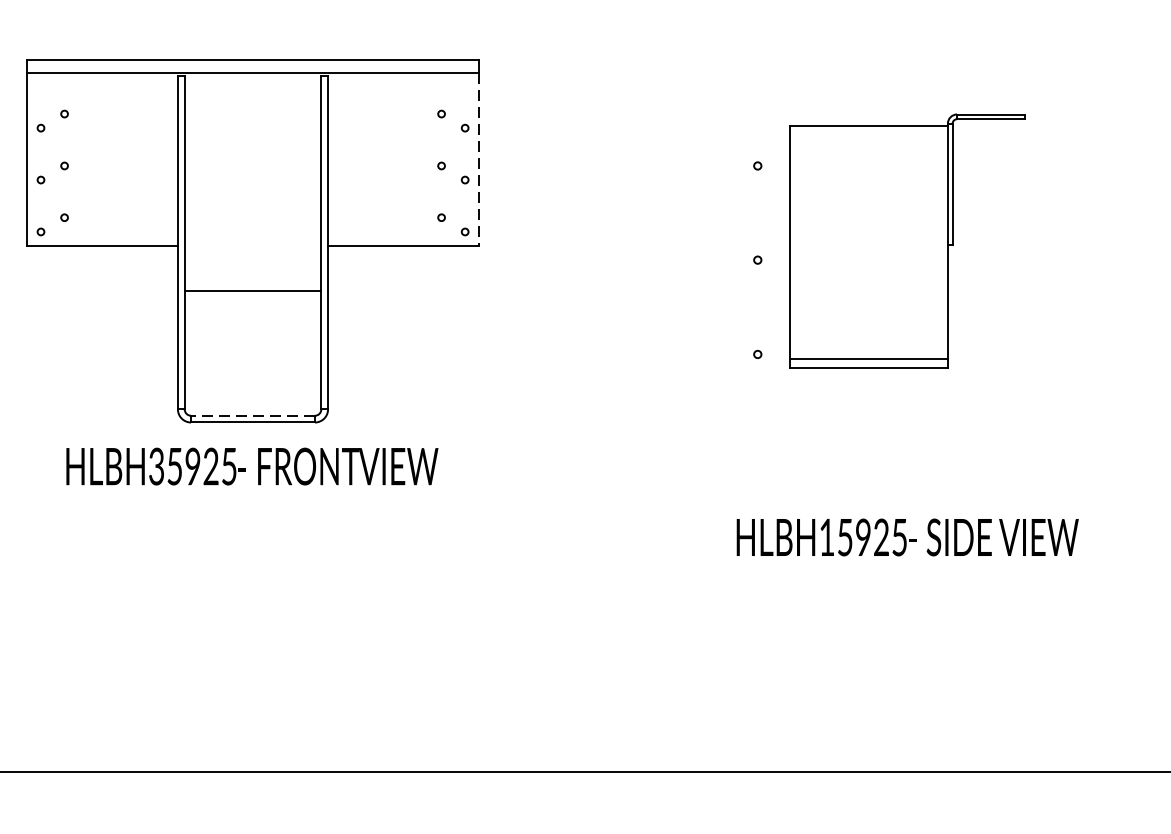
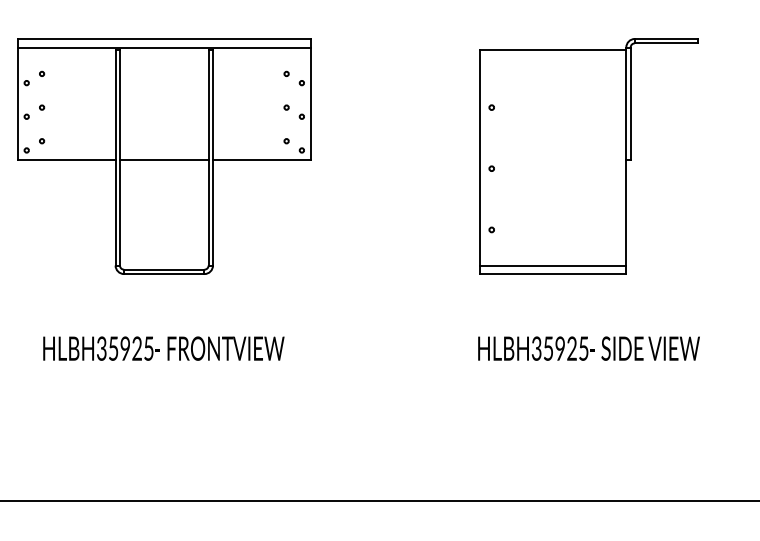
line: (479, 161) -> (311, 104), dashed -> solid
part: (906, 241) -> (588, 156), size x1.43
line: (251, 290) -> (163, 159), moved
line: (251, 415) -> (163, 269), dashed -> solid
text: (251, 466) -> (163, 348), moved
text: (826, 537) -> (536, 348), HLBH15925 -> HLBH35925

